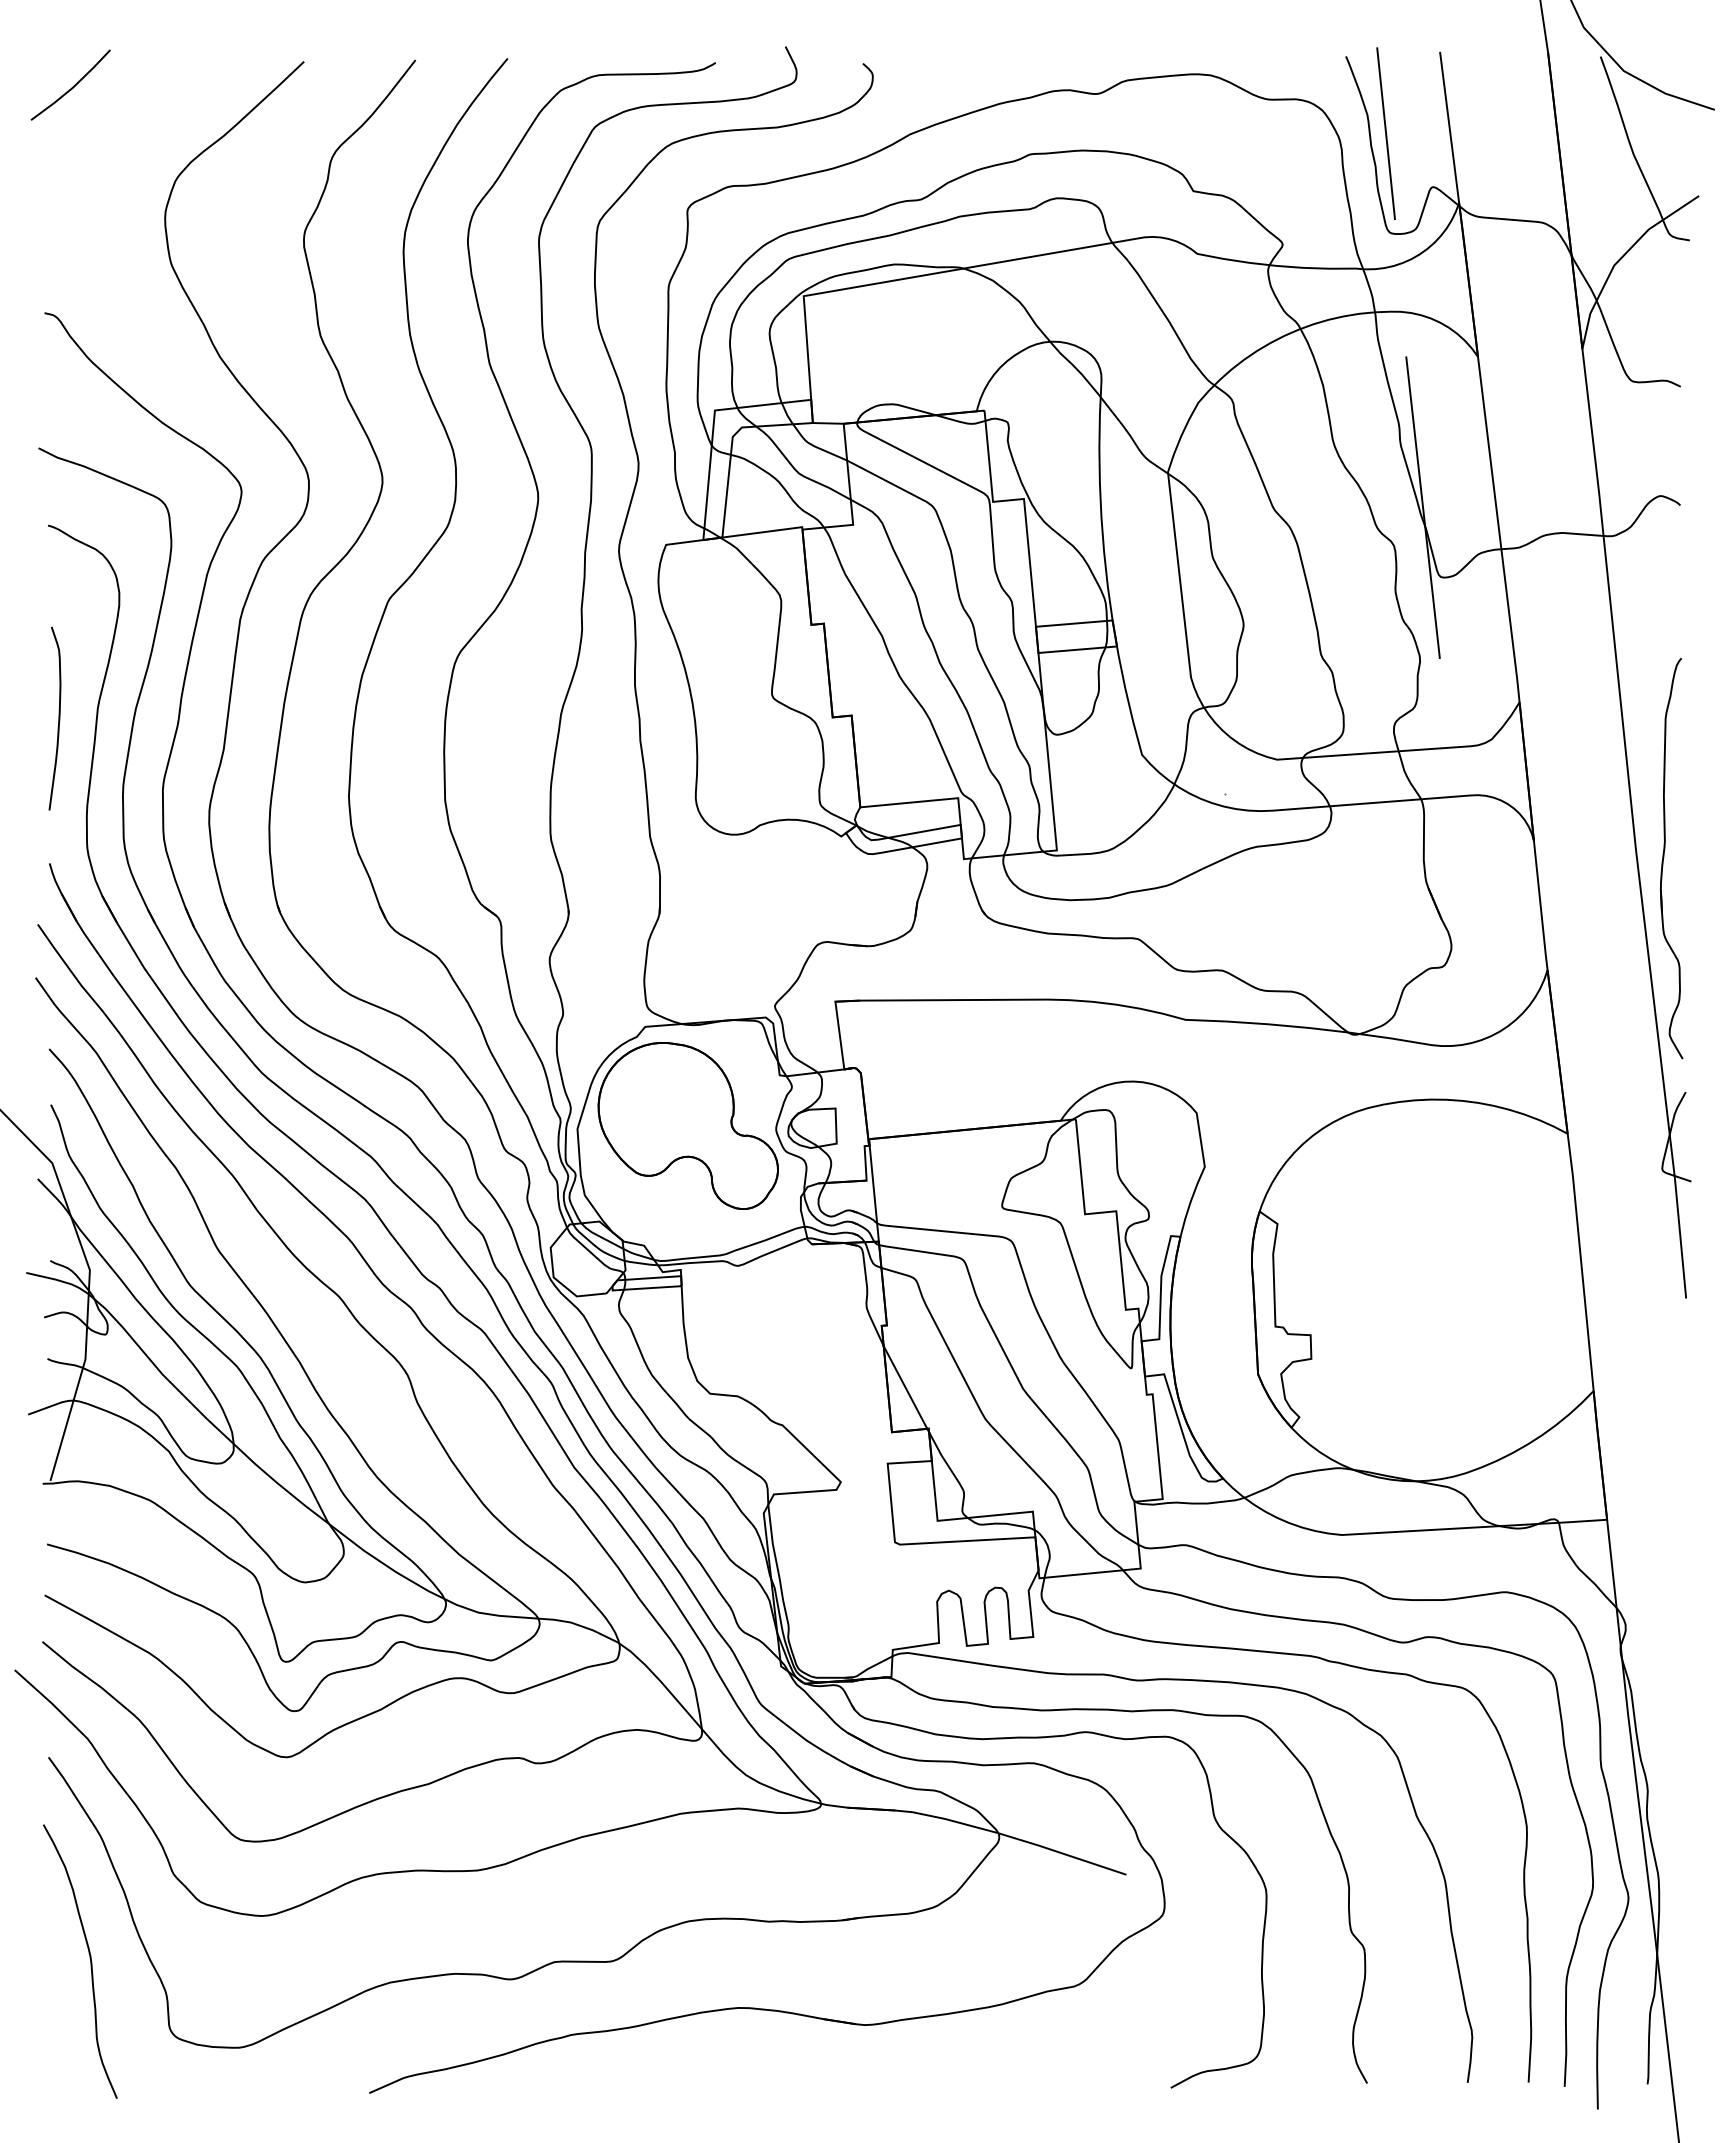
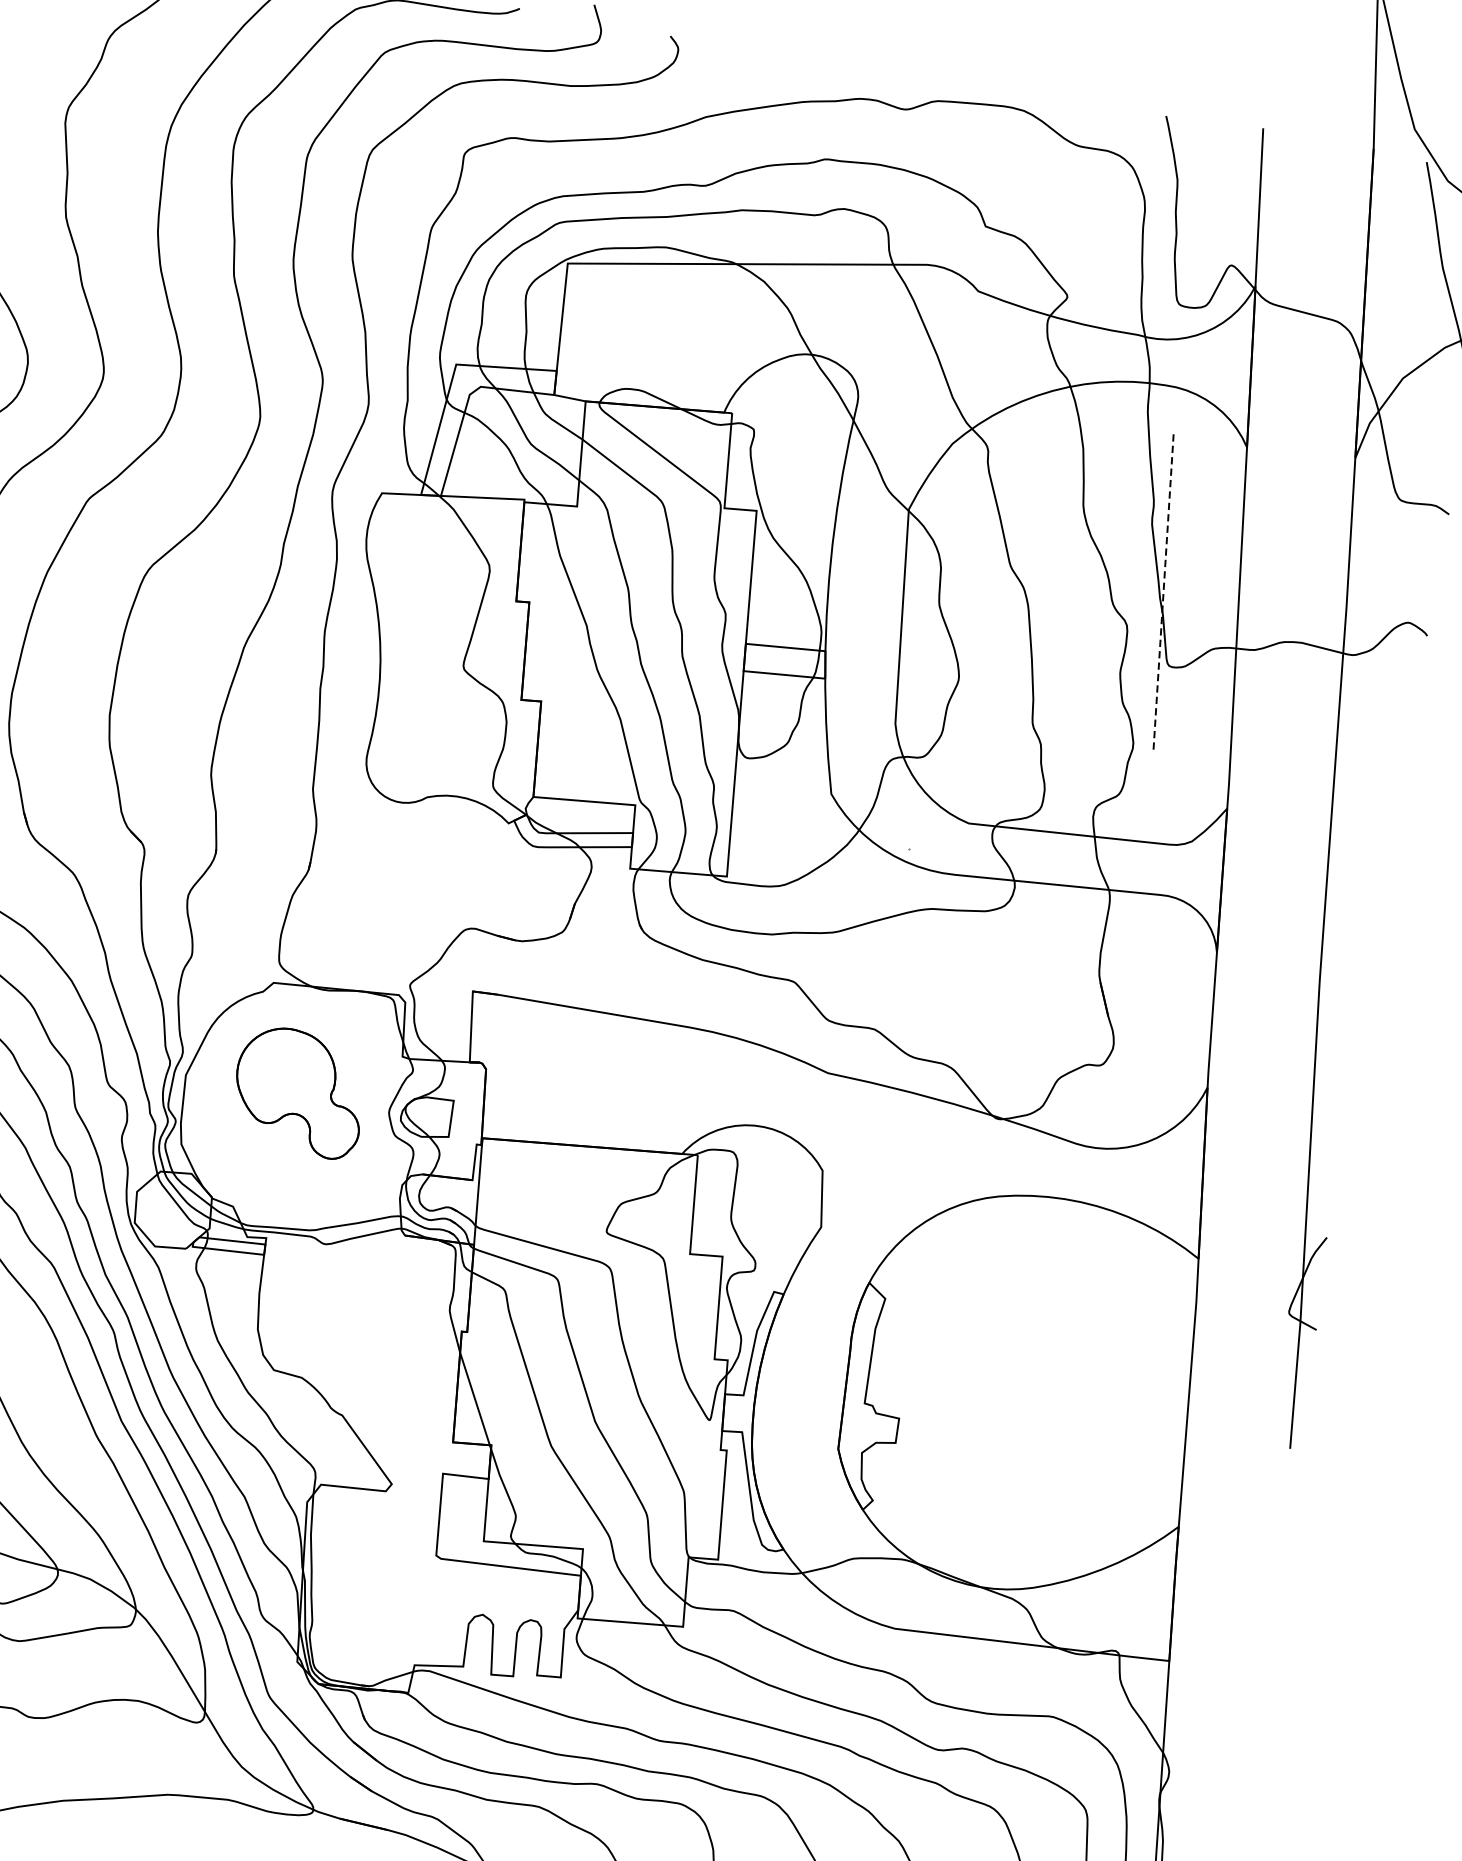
line: (1385, 133) -> (1192, 202), removed
line: (1422, 506) -> (1163, 590), solid -> dashed
part: (1664, 857) -> (1347, 993), removed
part: (687, 1125) -> (299, 1091), size x0.7

